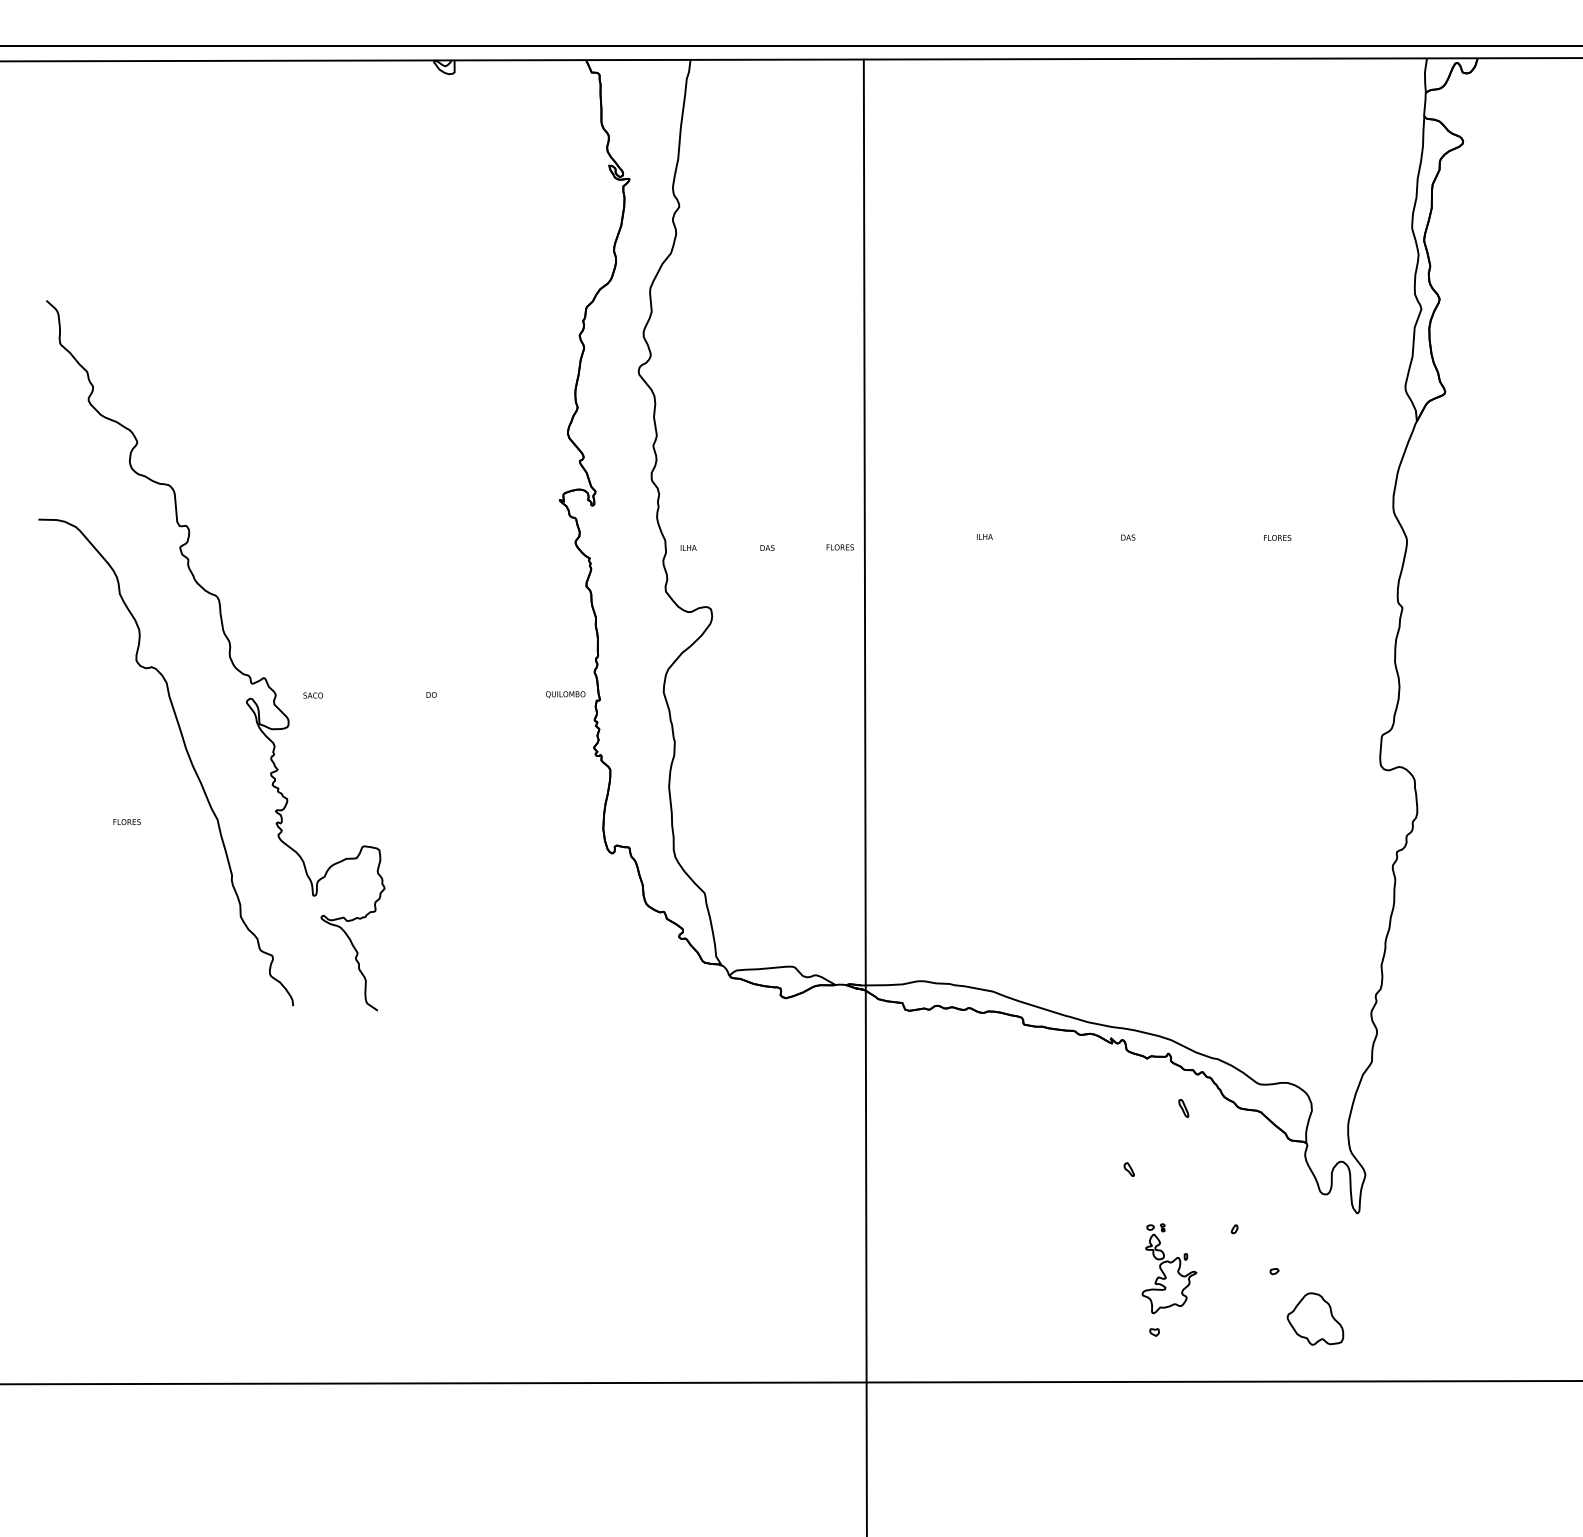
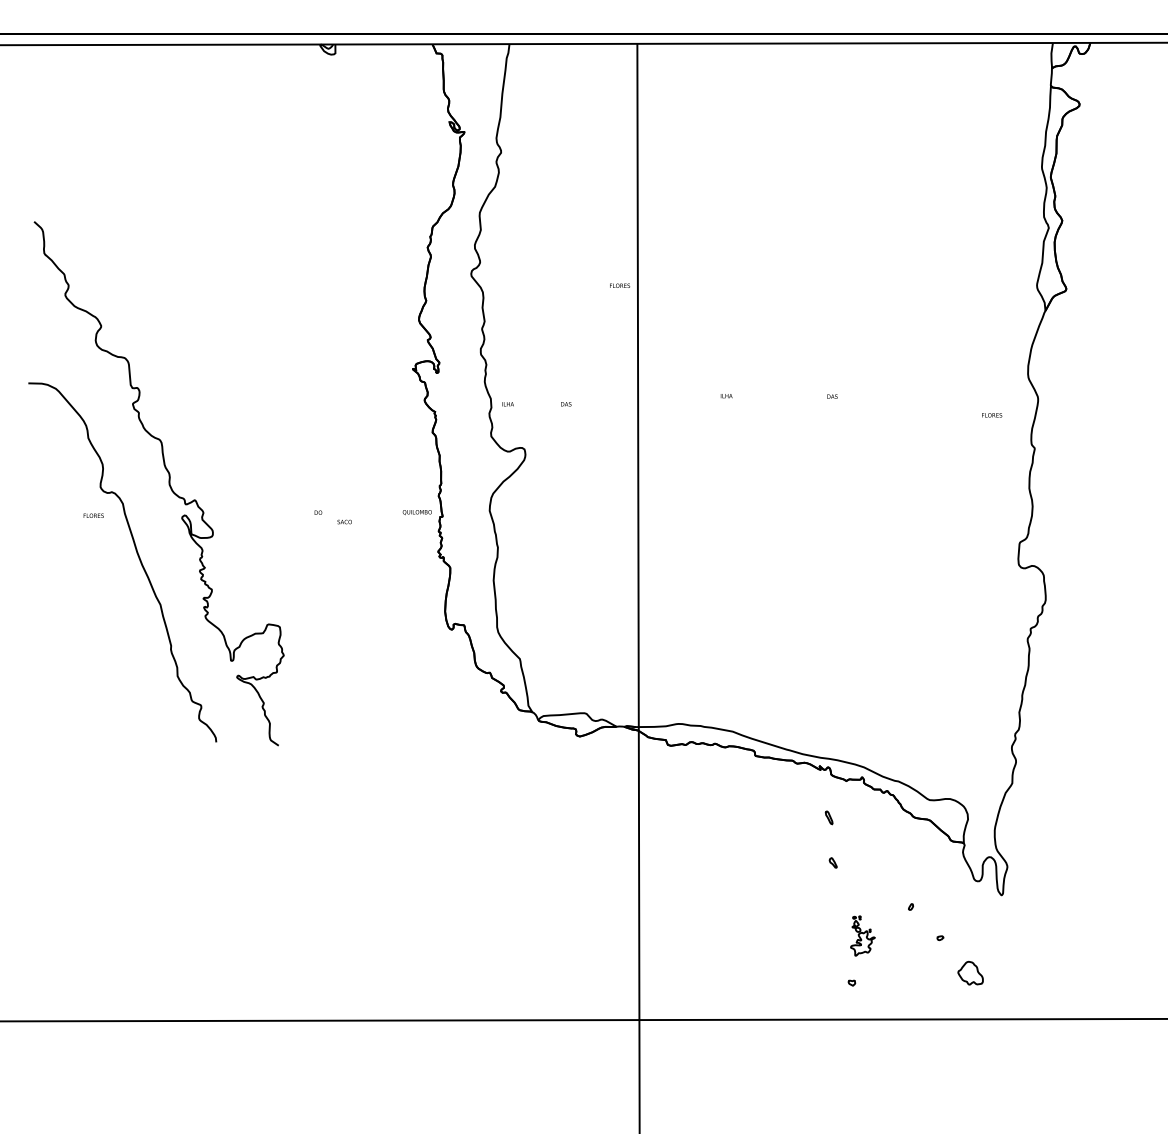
text: (1277, 537) -> (992, 414), moved
text: (839, 547) -> (619, 285), moved
text: (312, 695) -> (344, 521), moved
text: (126, 822) -> (93, 516), moved
part: (1183, 1108) -> (828, 817), moved
part: (1169, 1268) -> (862, 935), size x0.6
part: (1315, 1318) -> (970, 972), size x0.6

